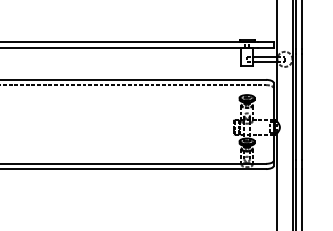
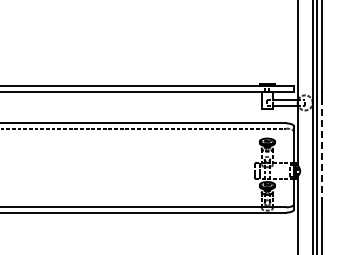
line: (302, 106) -> (322, 150), solid -> dashed

